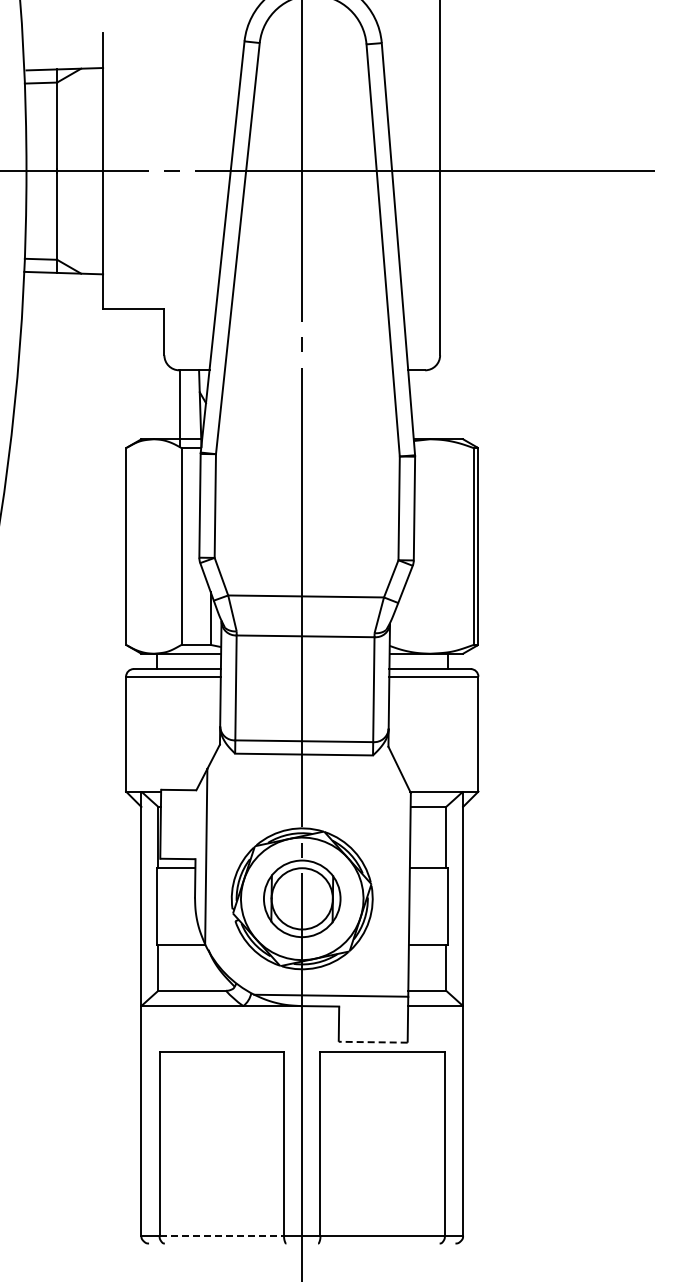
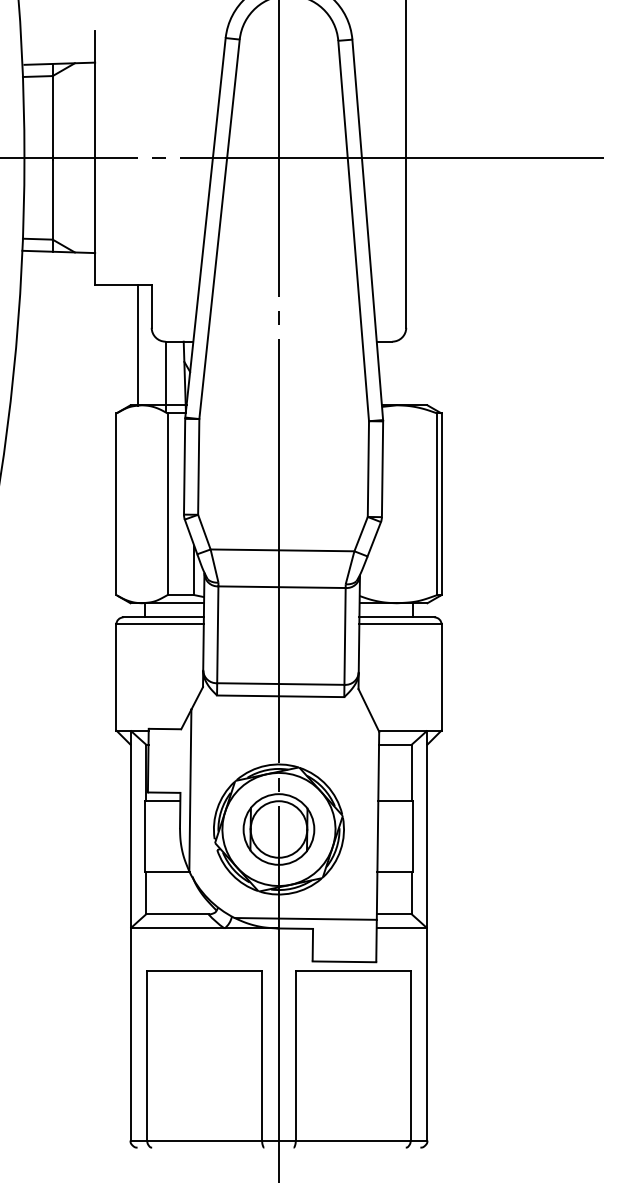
line: (149, 374) -> (137, 345), added
line: (372, 1042) -> (343, 962), dashed -> solid
line: (222, 1235) -> (205, 1140), dashed -> solid

